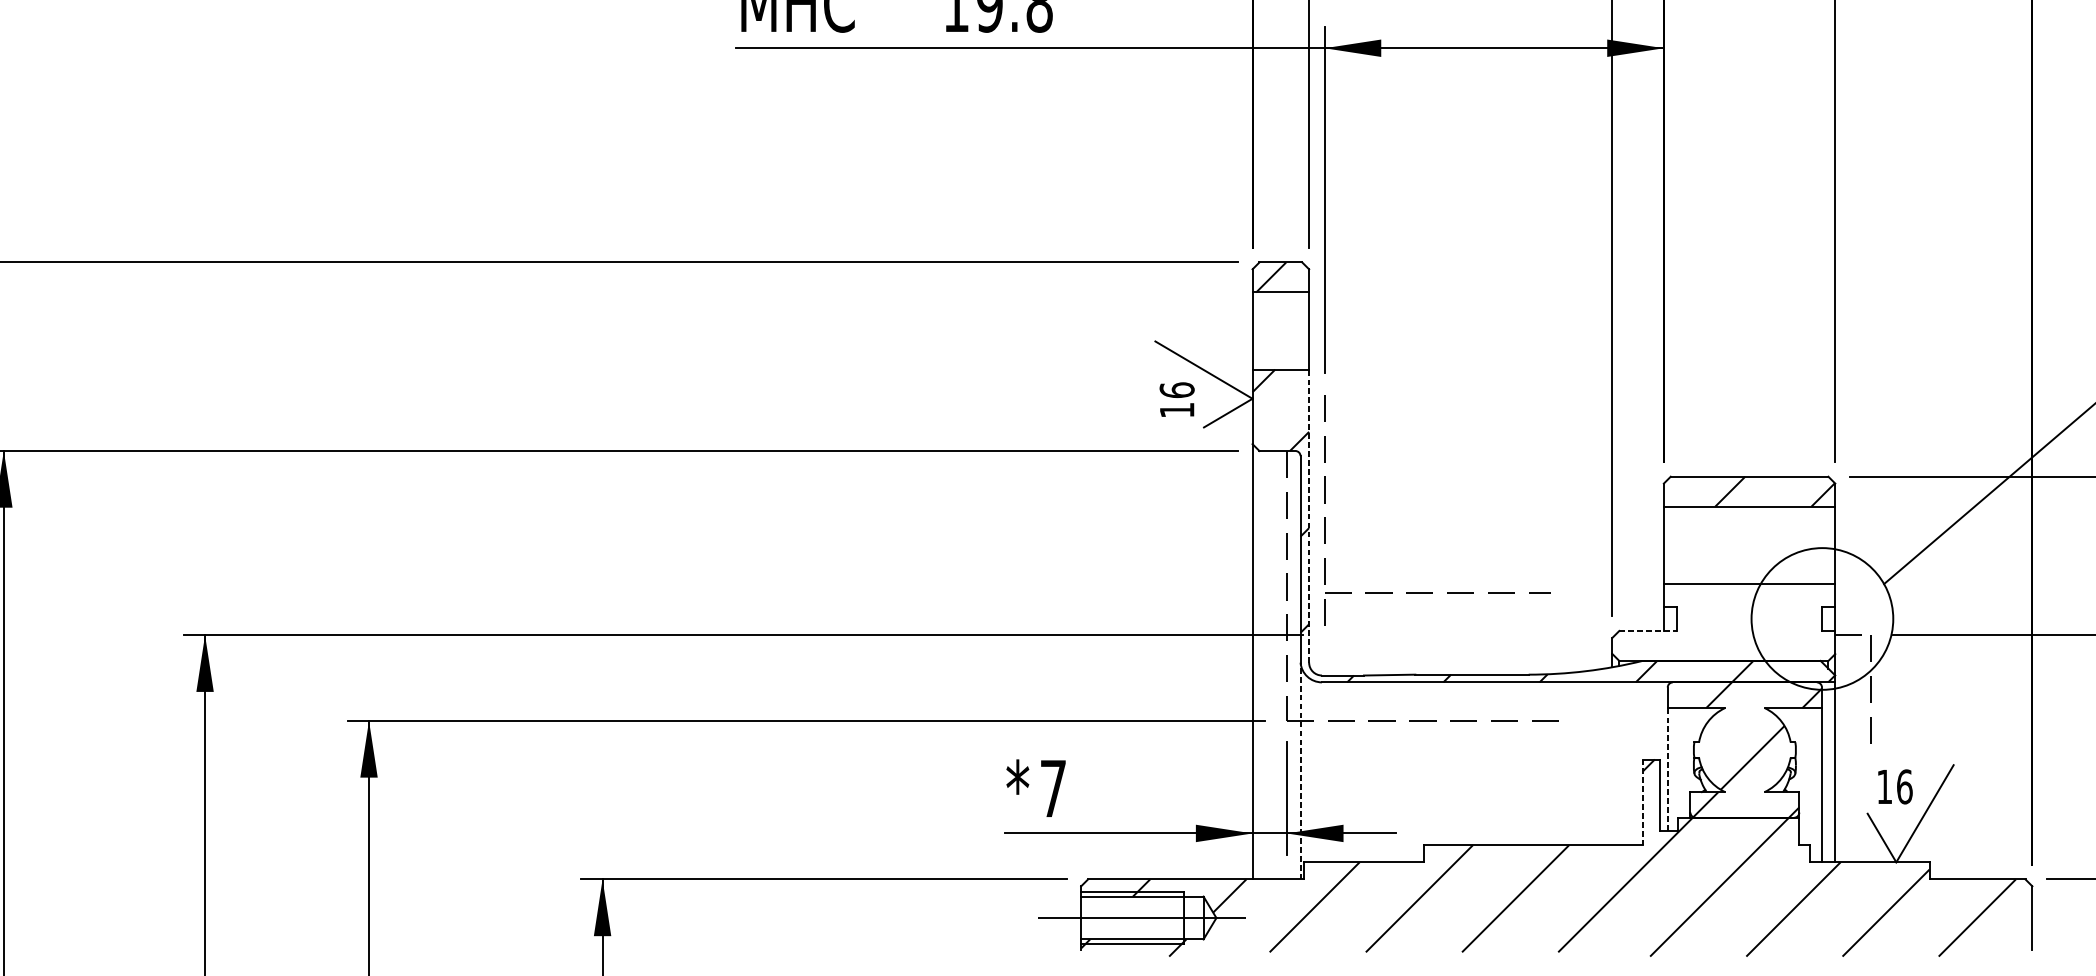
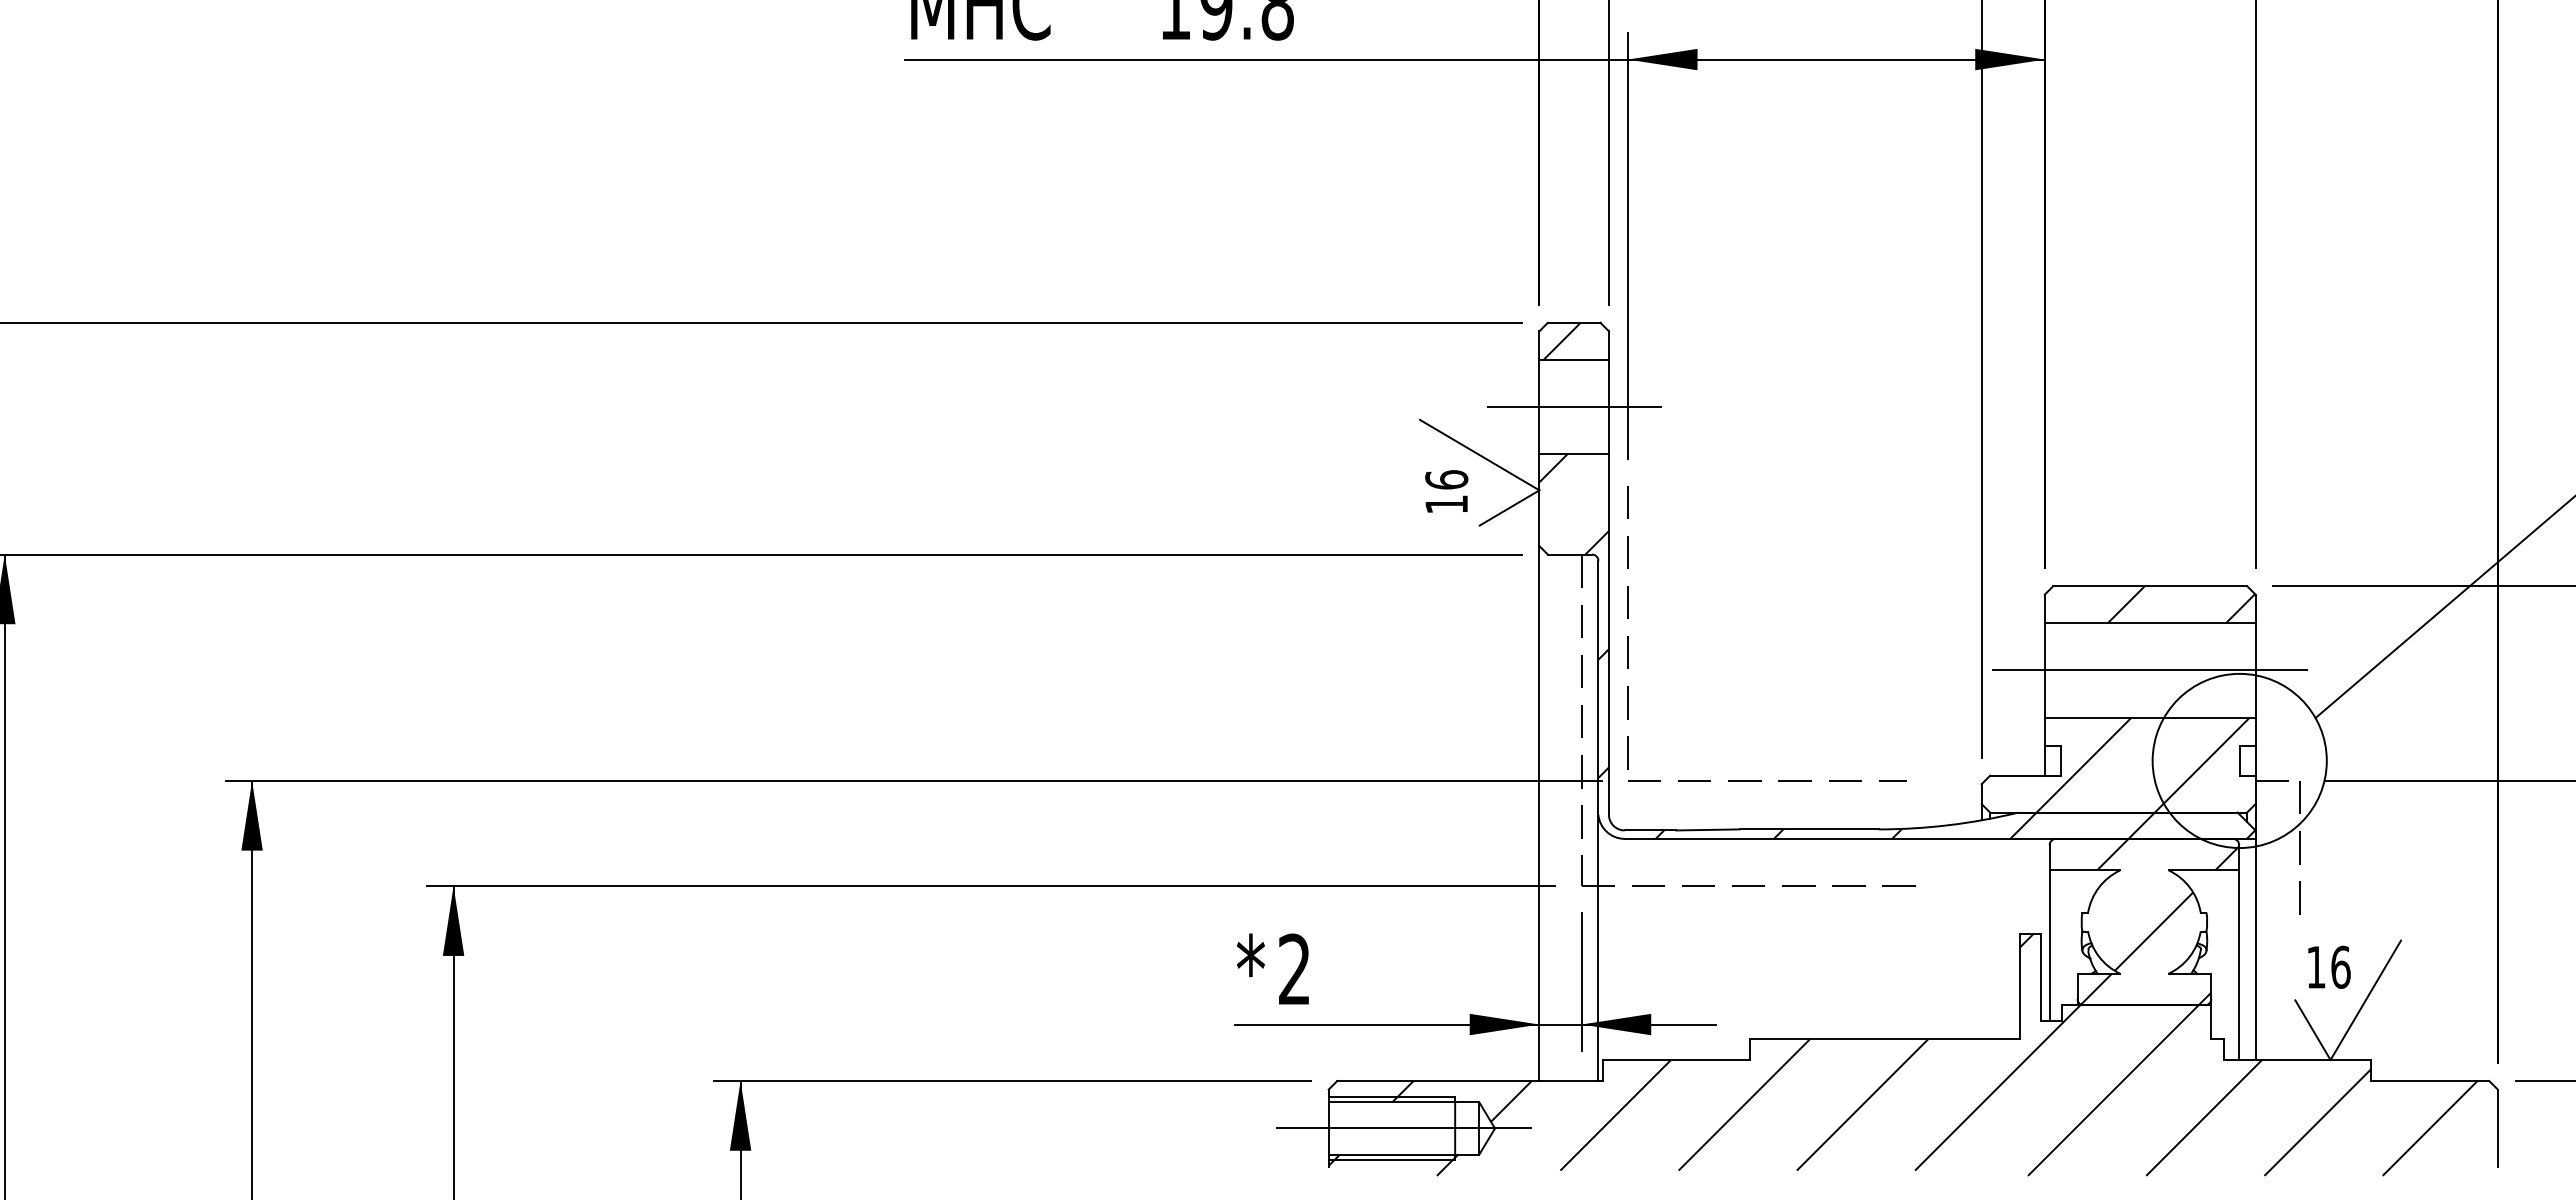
line: (1280, 331) -> (1573, 407), added
line: (1308, 516) -> (1608, 634), dashed -> solid
line: (1749, 545) -> (2150, 670), added
line: (1433, 592) -> (1761, 780), moved
hatch: (1743, 621) -> (2142, 764), added
line: (1648, 630) -> (2025, 775), dashed -> solid
line: (1667, 769) -> (2049, 945), dashed -> solid
line: (1300, 770) -> (1598, 947), dashed -> solid
text: (1053, 787) -> (1294, 968), 7 -> 2
line: (1643, 802) -> (2019, 986), dashed -> solid

